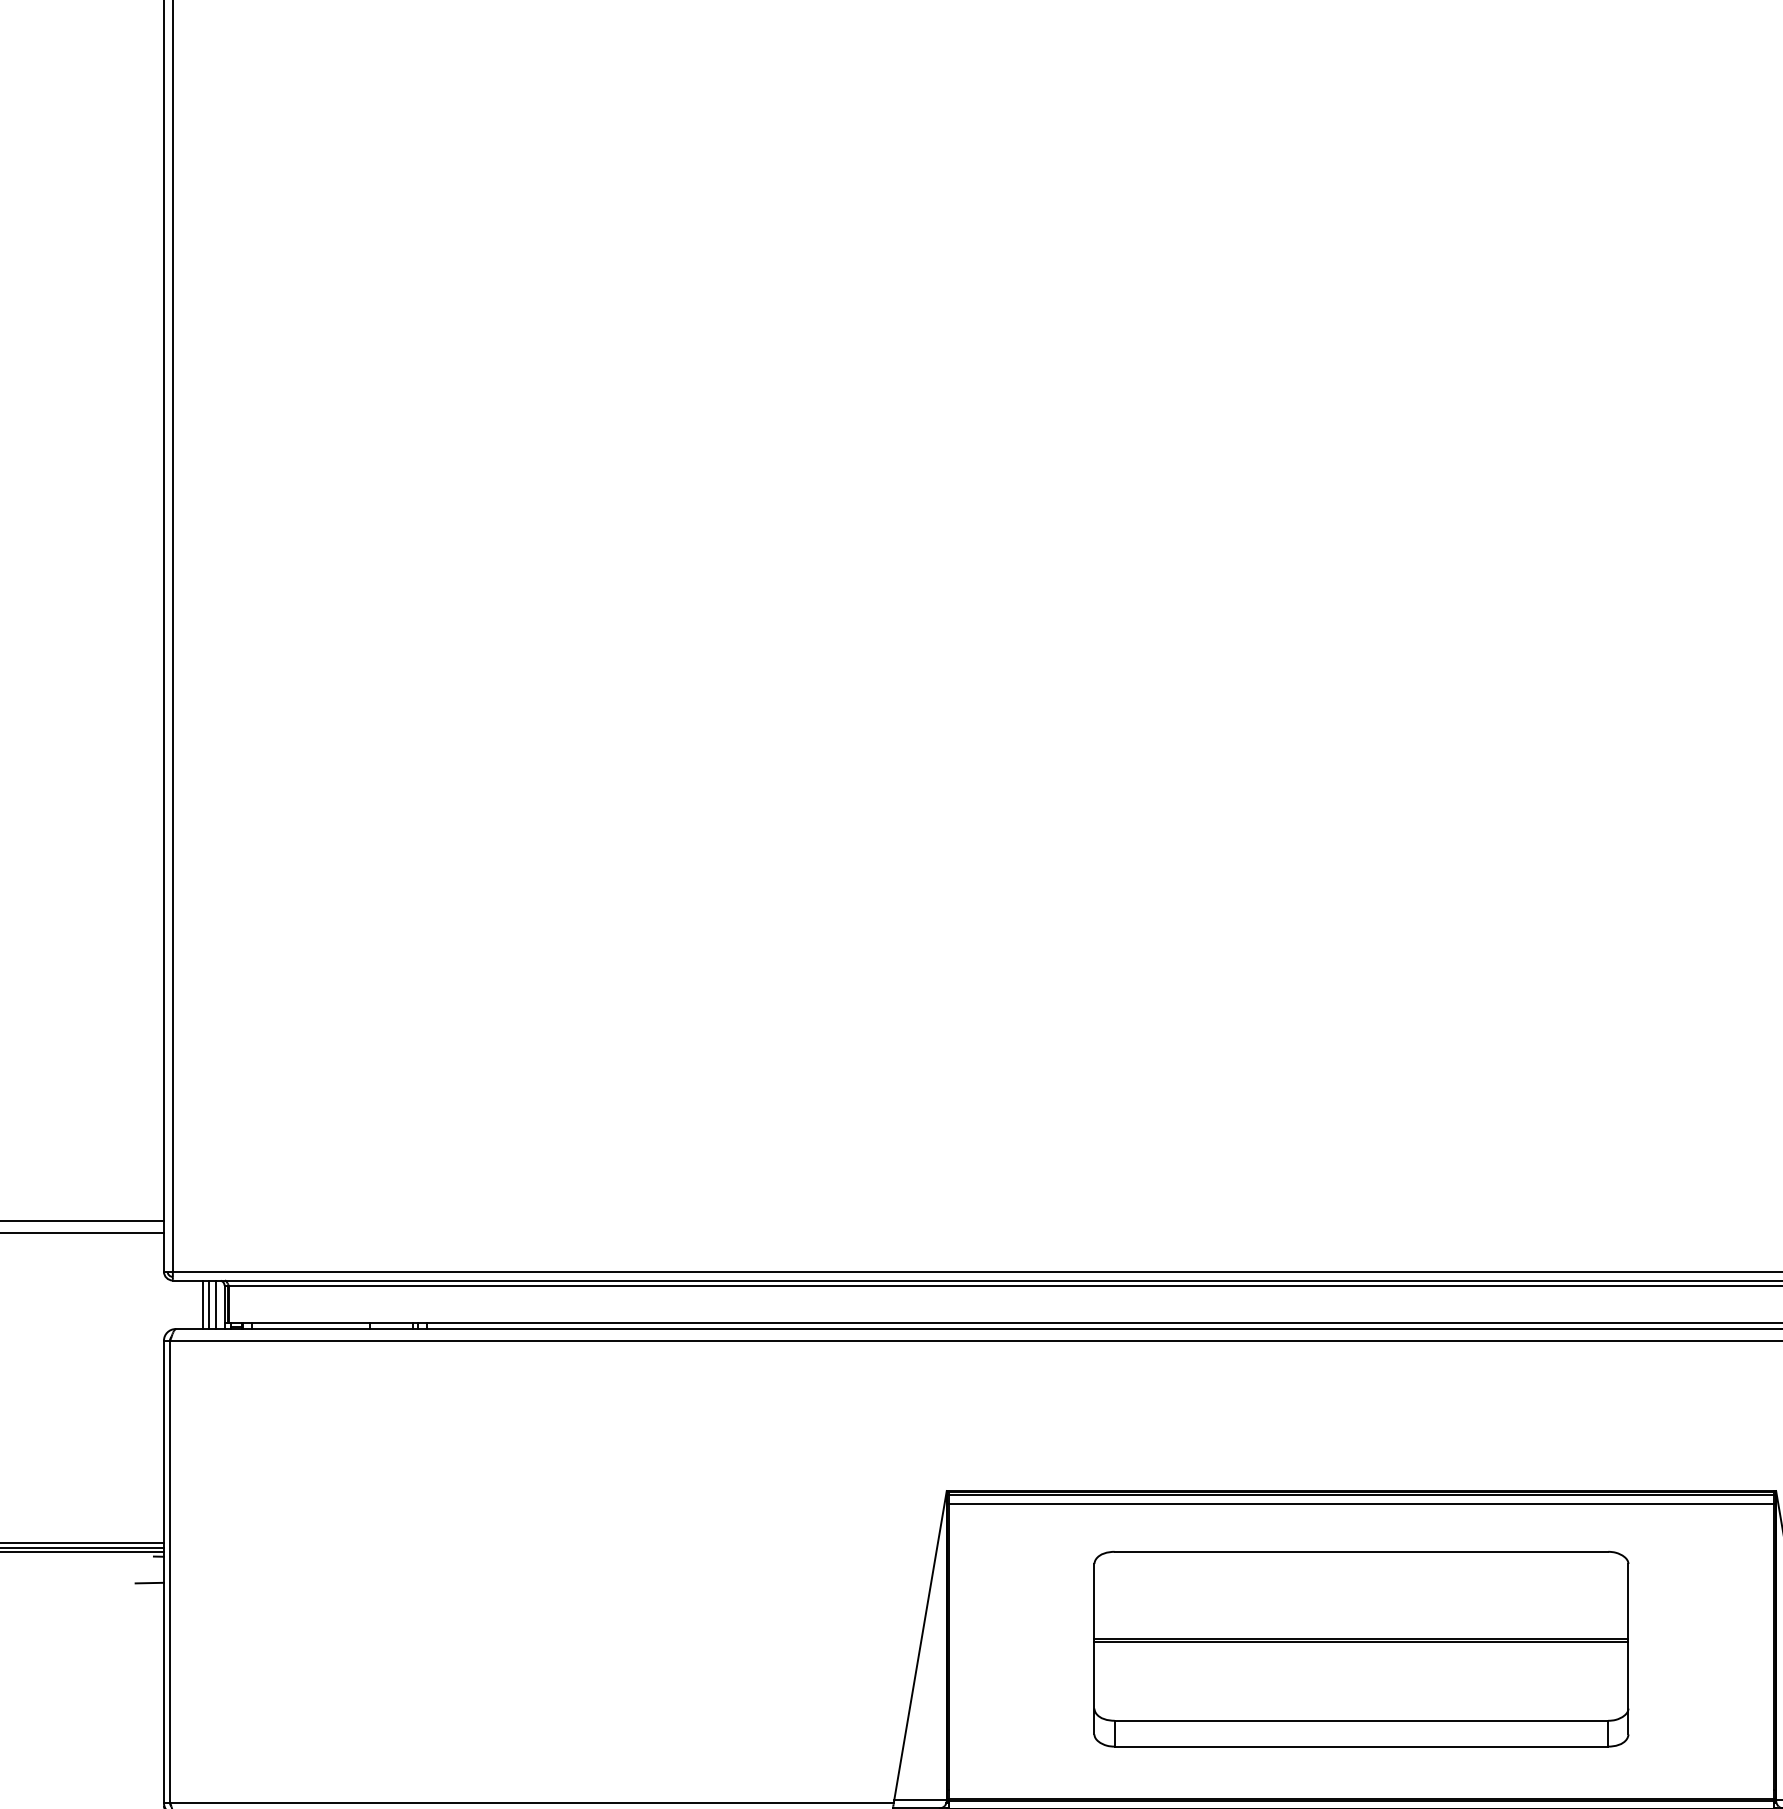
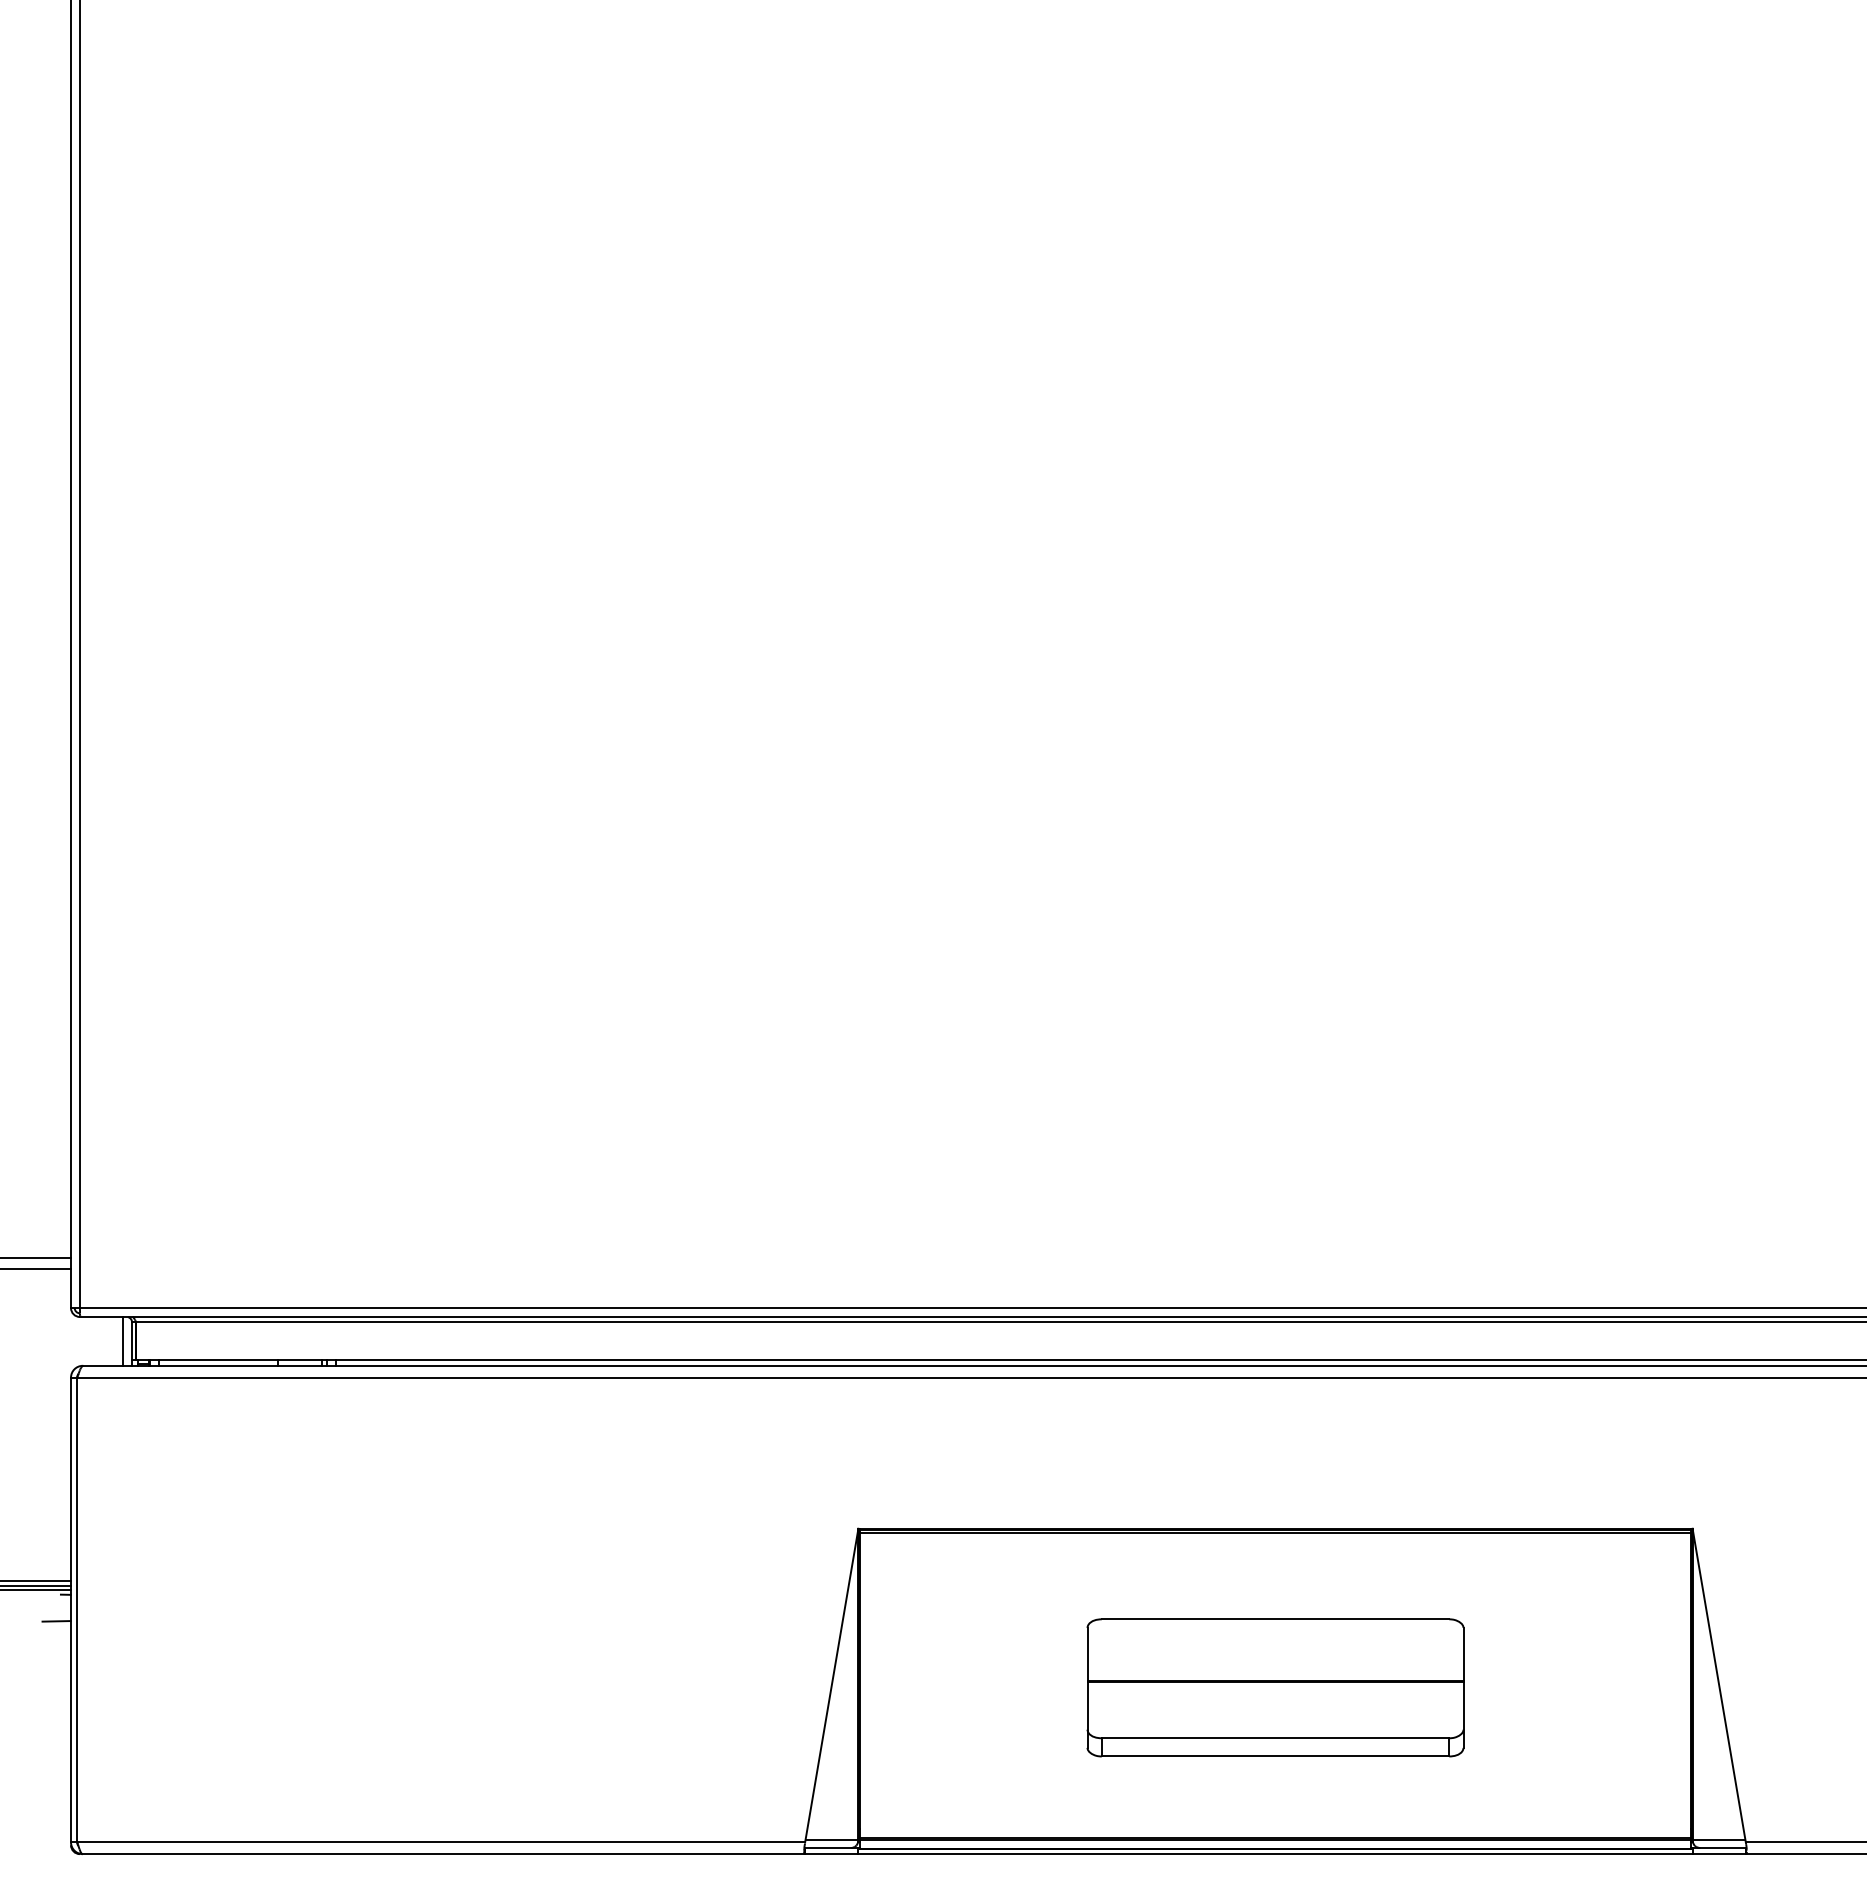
line: (203, 1304) -> (110, 1341), removed
line: (209, 1304) -> (116, 1341), removed
line: (1361, 1503) -> (1275, 1541), removed
part: (1361, 1648) -> (1275, 1687), size x0.7

